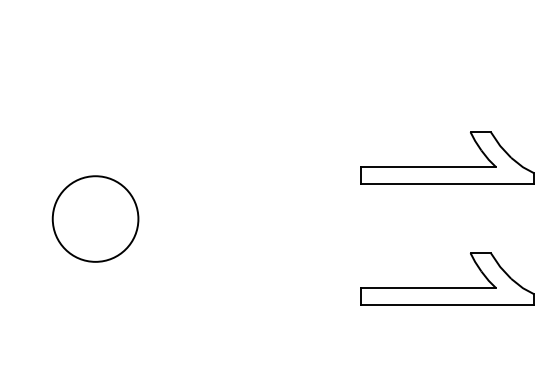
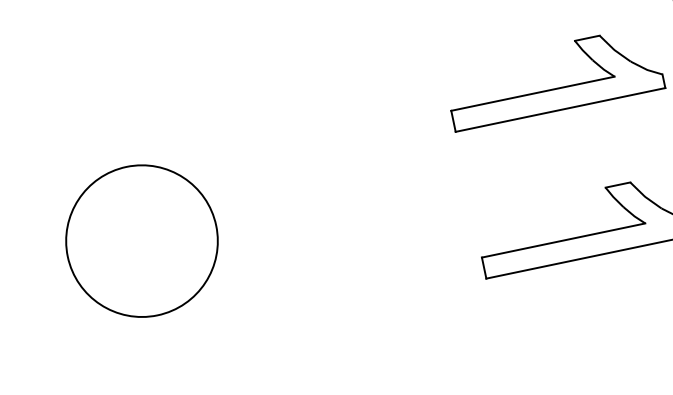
circle: (95, 218) -> (141, 240), size x1.43

